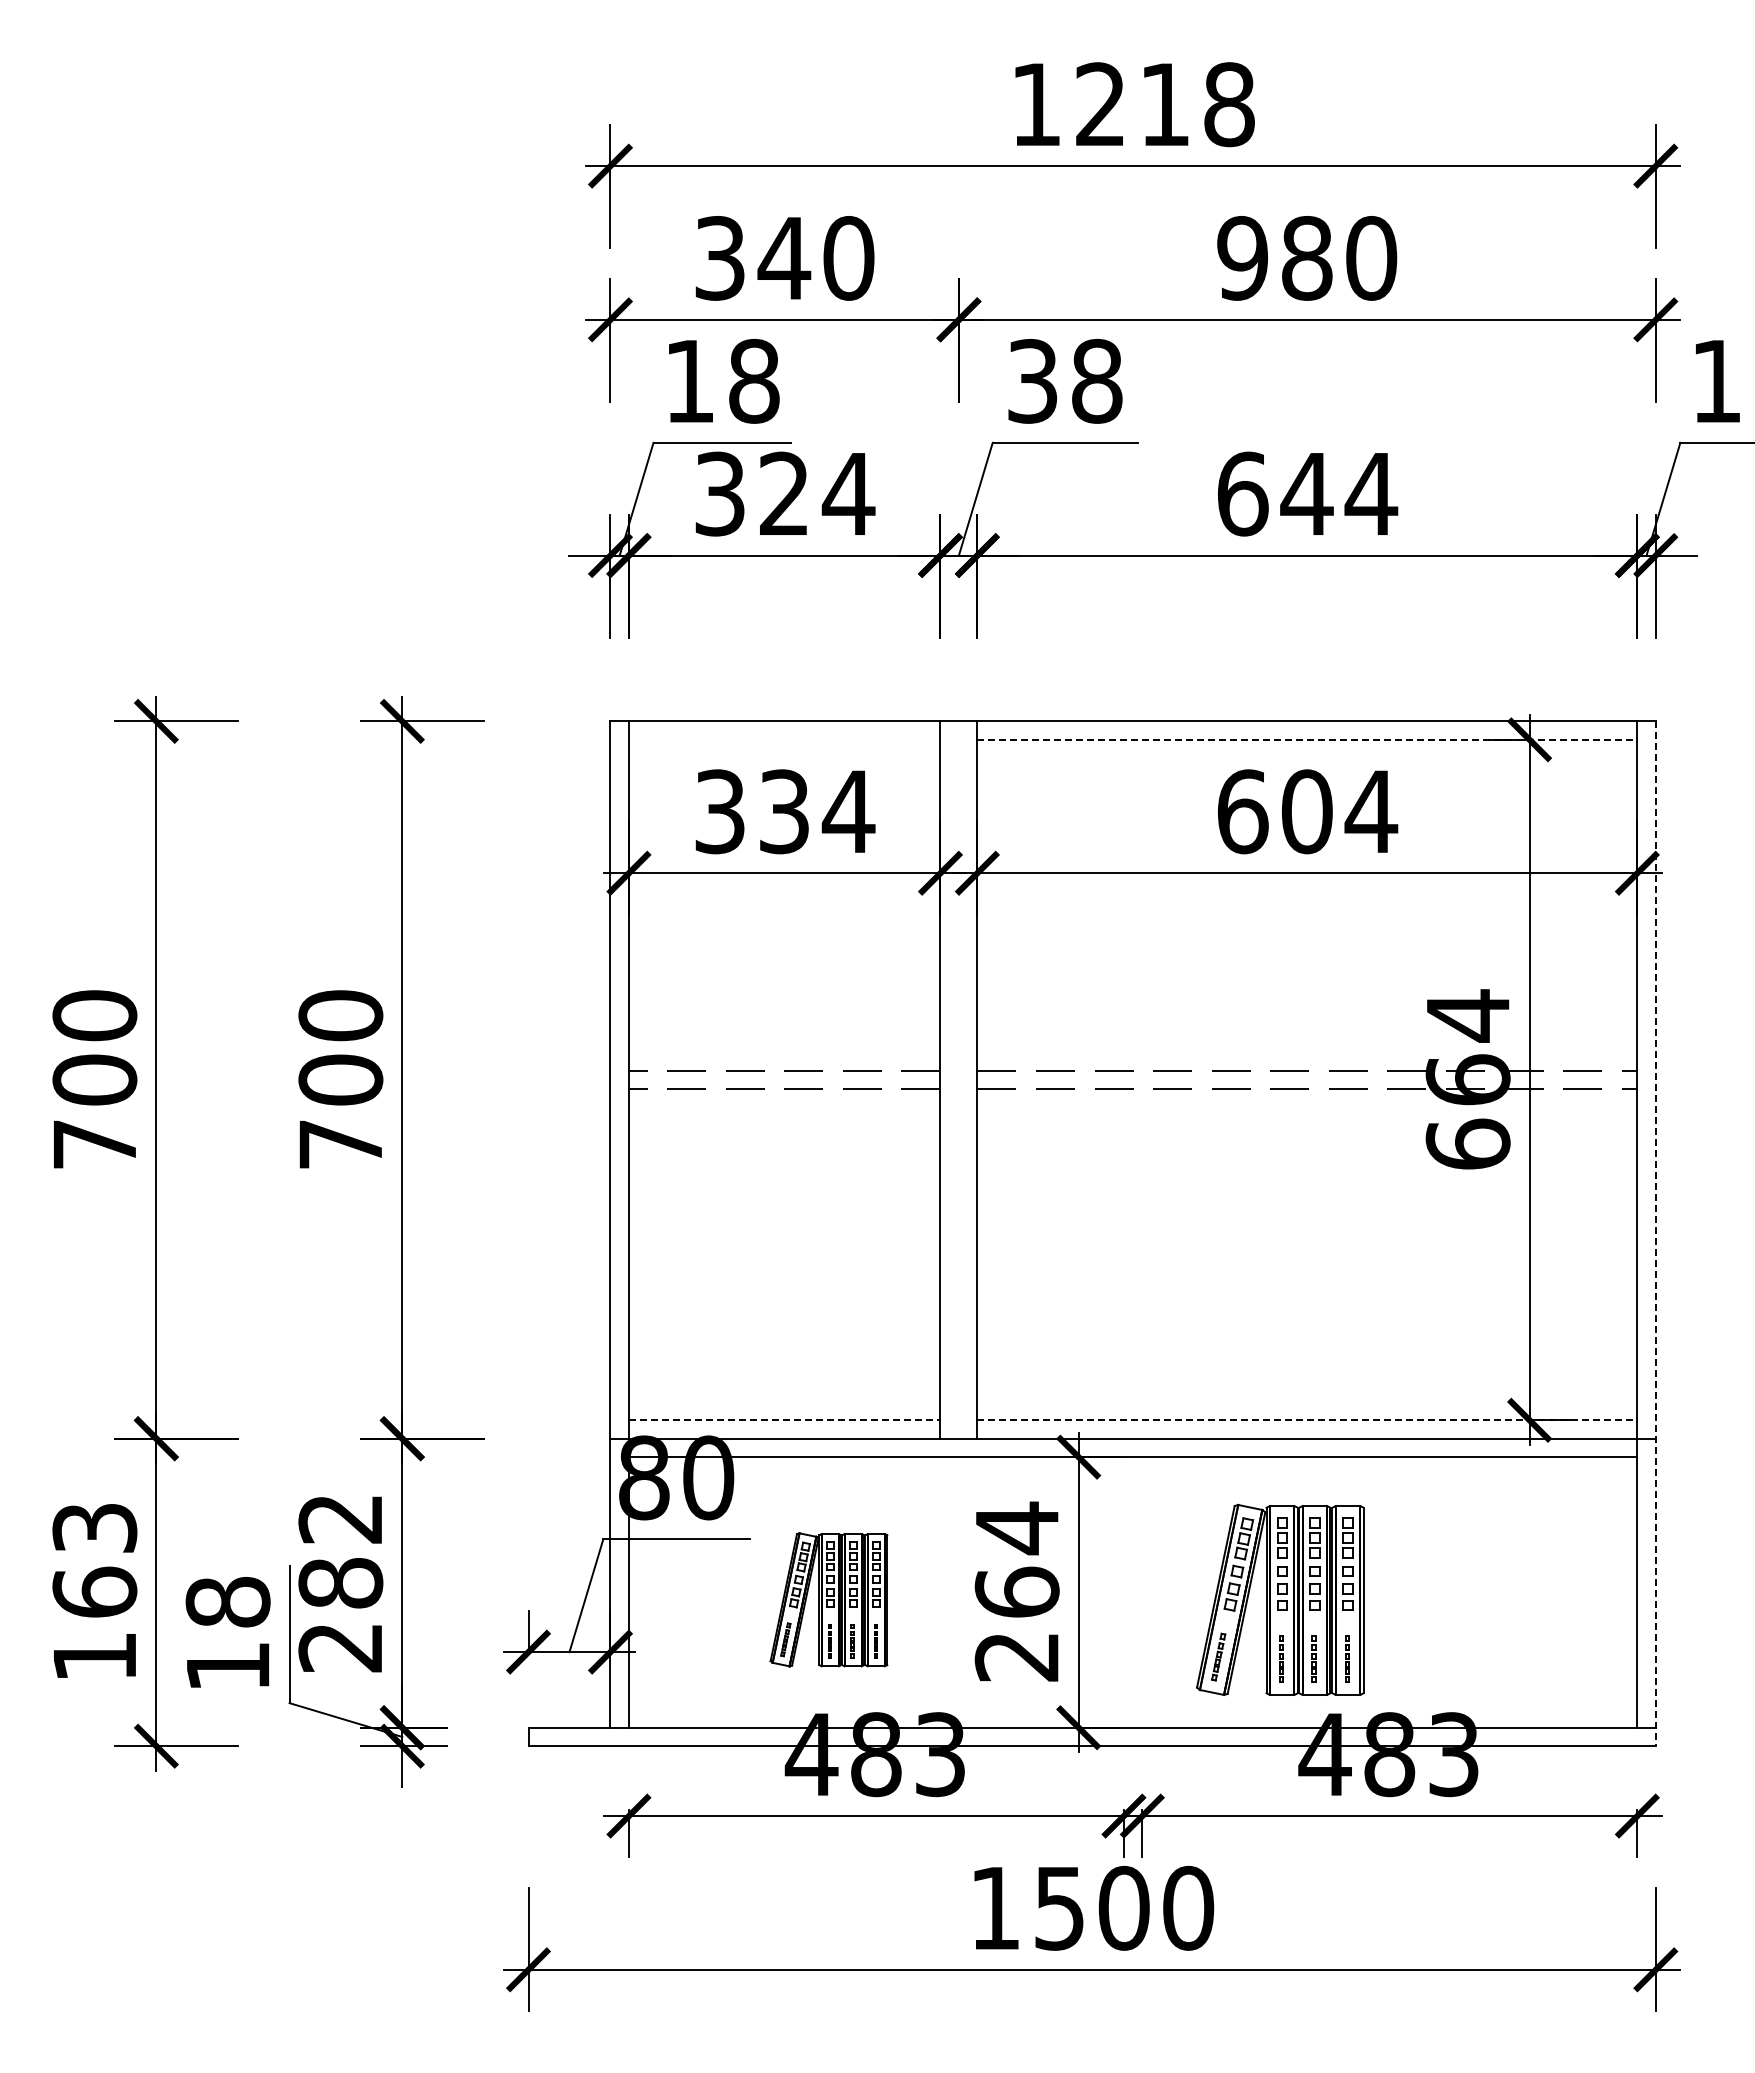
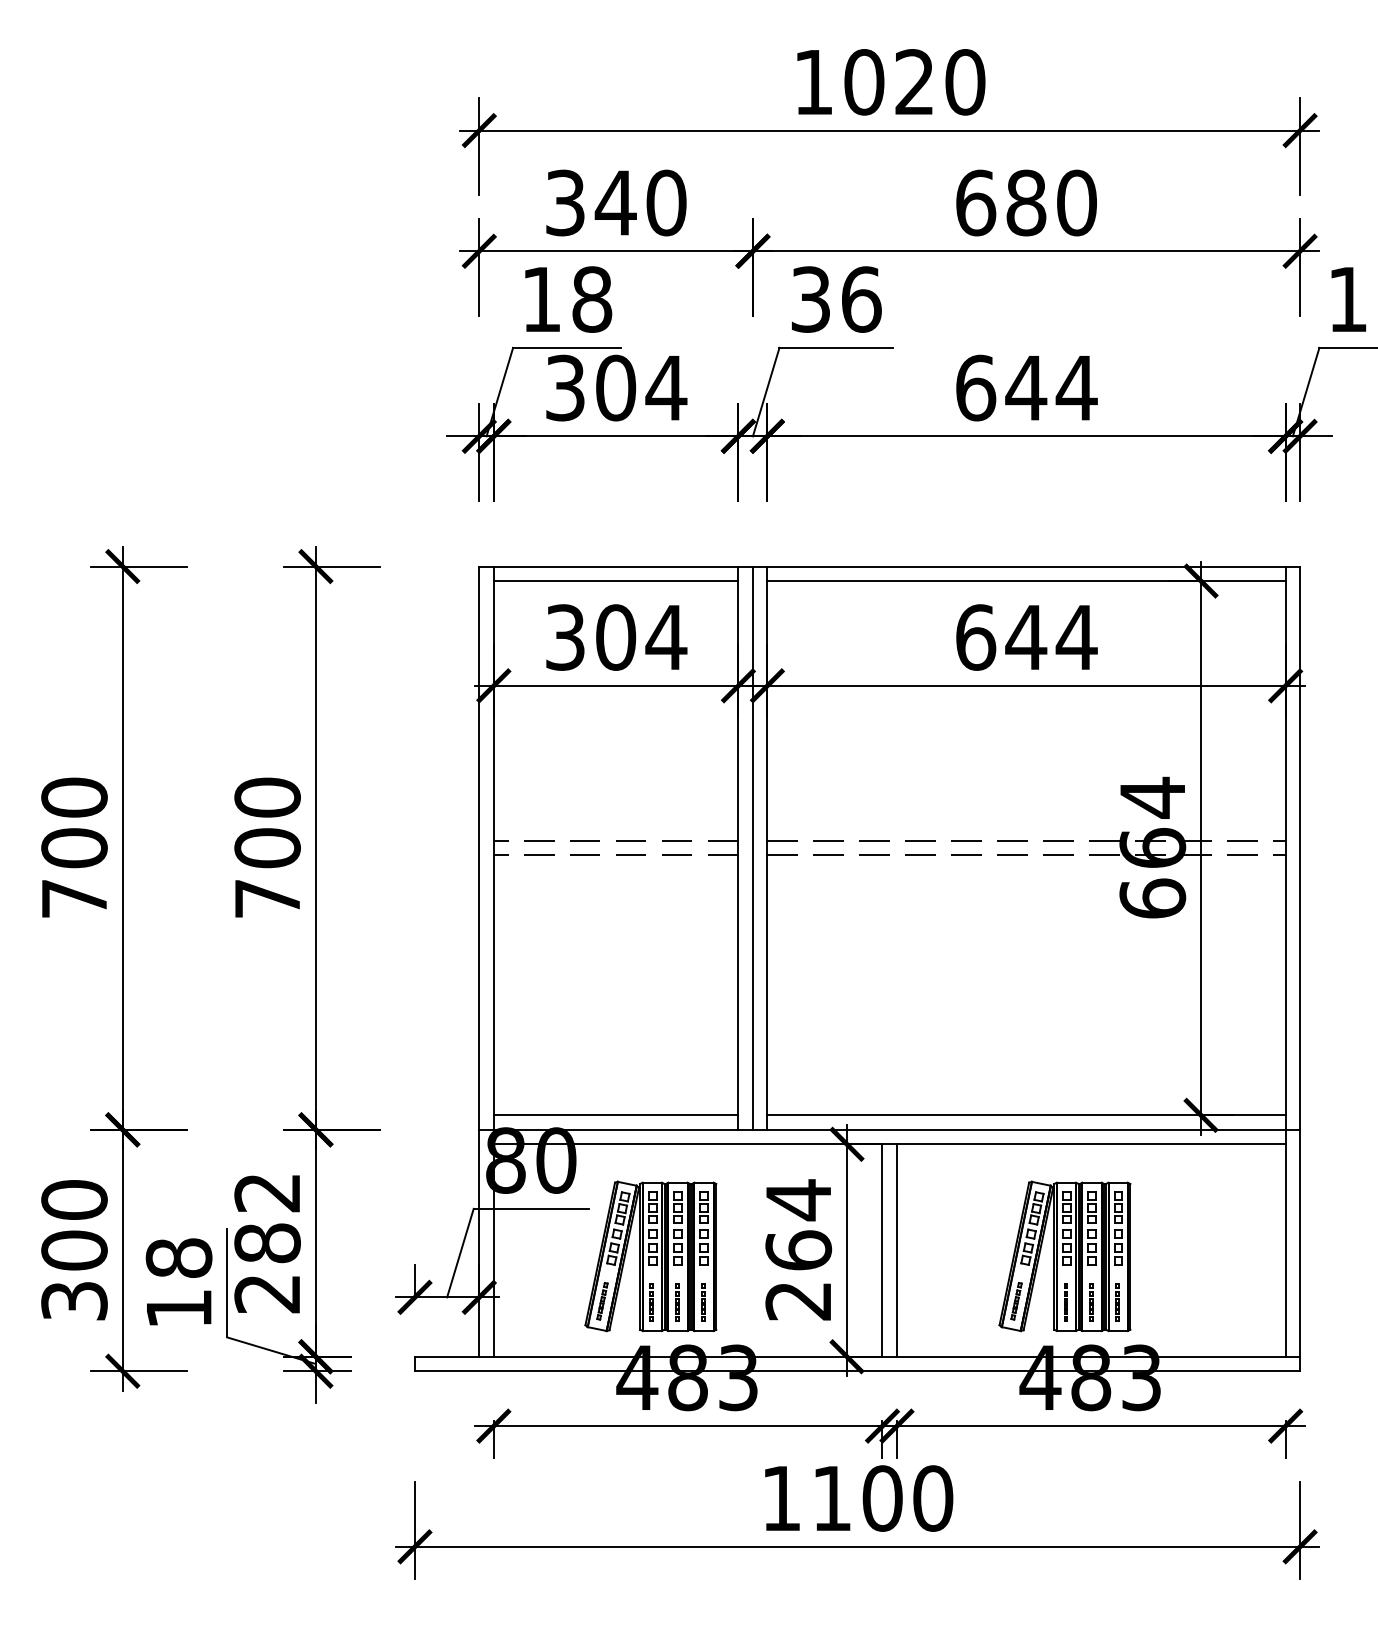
text: (1165, 104) -> (915, 82), 1218 -> 1020
text: (1242, 258) -> (975, 203), 980 -> 680
text: (1097, 380) -> (861, 298), 38 -> 36
text: (784, 493) -> (615, 387), 324 -> 304
line: (784, 739) -> (615, 580), added
line: (1307, 739) -> (1026, 580), dashed -> solid
text: (784, 811) -> (615, 637), 334 -> 304
text: (1306, 811) -> (1025, 637), 604 -> 644
line: (958, 1079) -> (752, 847), added
line: (1655, 1234) -> (1299, 969), dashed -> solid
line: (784, 1420) -> (615, 1115), dashed -> solid
line: (1307, 1420) -> (1026, 1115), dashed -> solid
text: (94, 1591) -> (74, 1249), 163 -> 300
line: (1123, 1592) -> (882, 1250), added
line: (1142, 1592) -> (897, 1250), added
part: (828, 1599) -> (650, 1256), size x1.43
part: (1280, 1599) -> (1065, 1256), moved
text: (1059, 1908) -> (831, 1498), 1500 -> 1100

